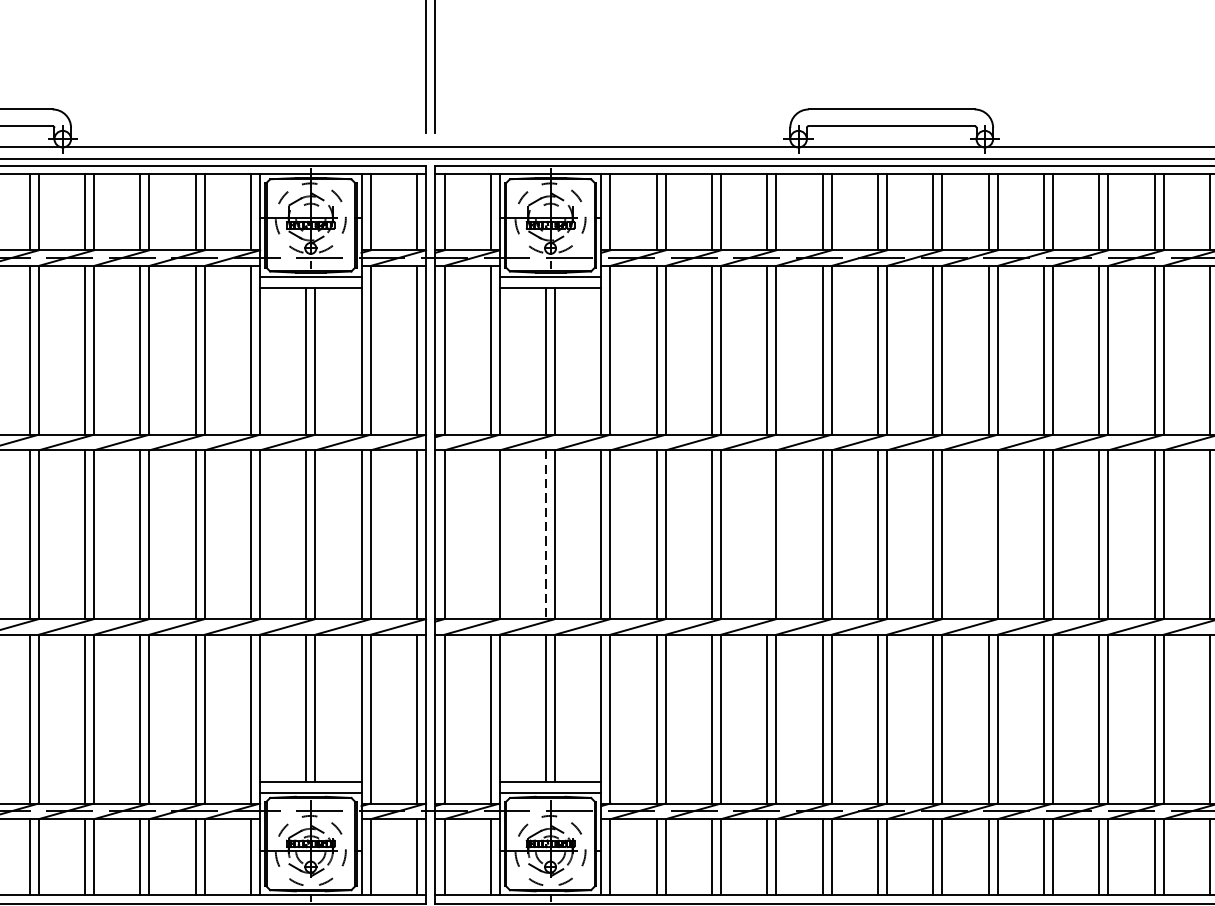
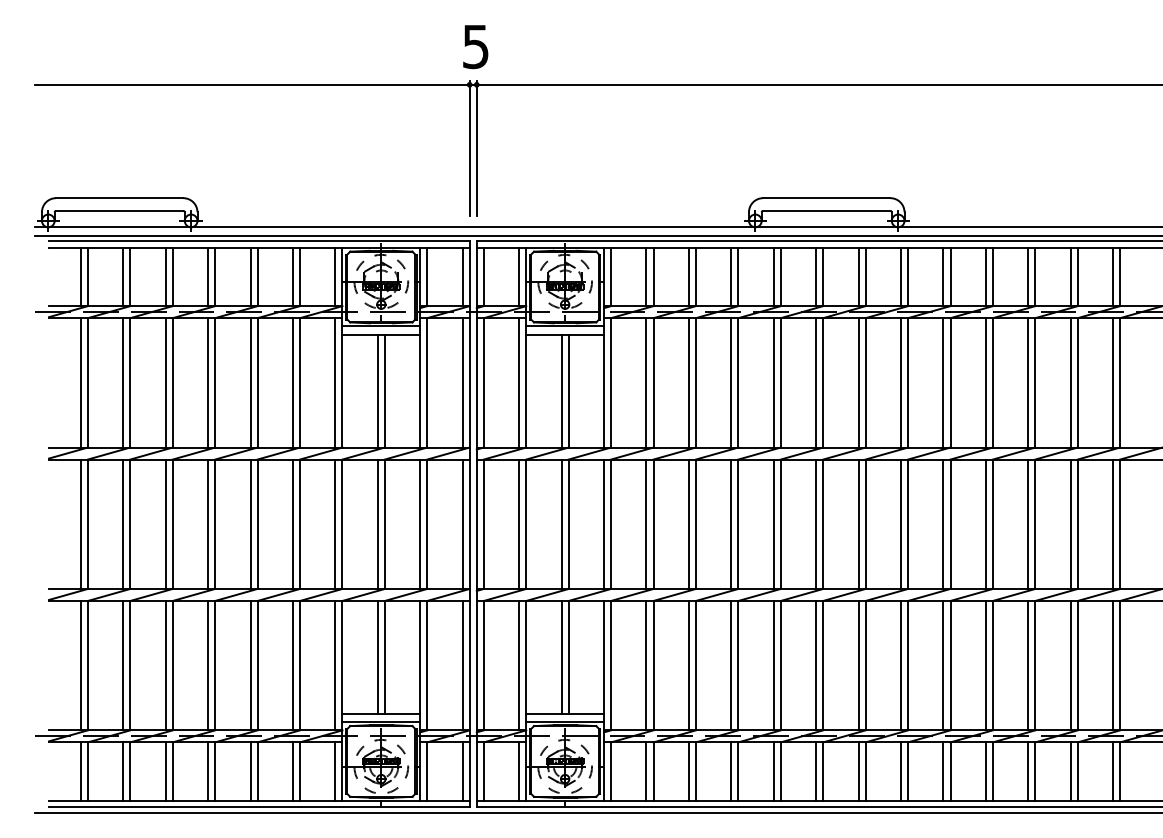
line: (491, 533) -> (519, 523), added
line: (767, 533) -> (731, 523), added
line: (989, 533) -> (901, 523), added
line: (545, 535) -> (561, 524), dashed -> solid

